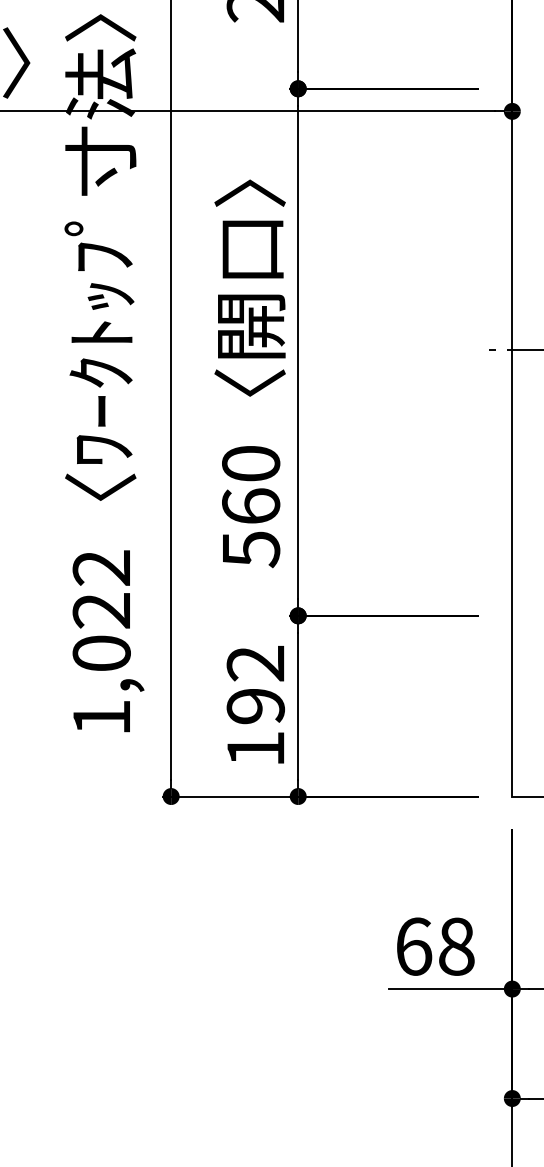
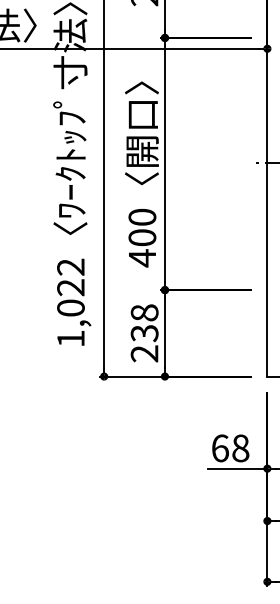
text: (251, 528) -> (142, 248), 560 -> 400
text: (255, 706) -> (144, 333), 192 -> 238

